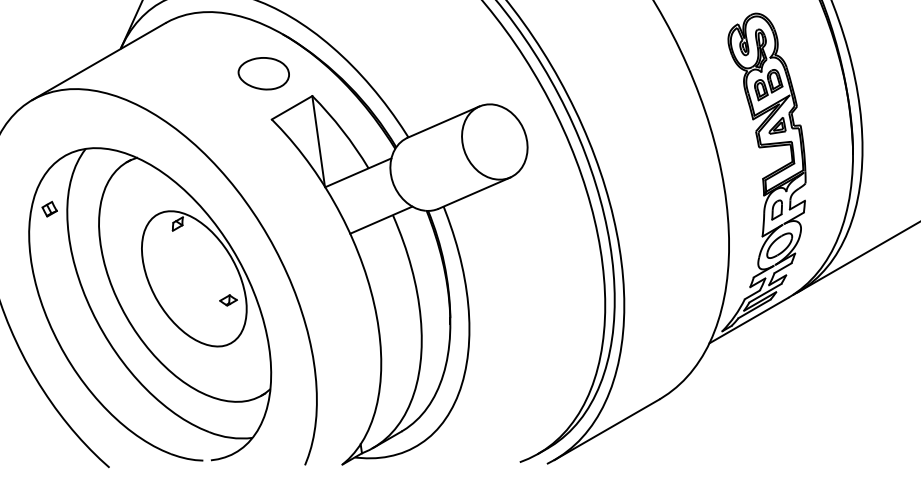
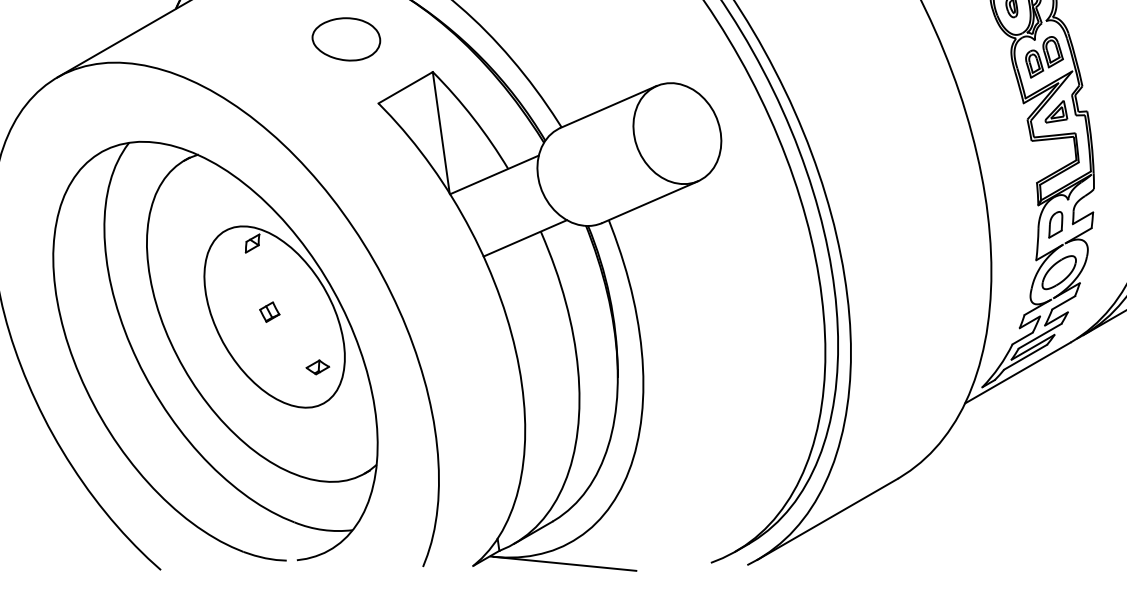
part: (263, 73) -> (345, 39), moved
part: (49, 208) -> (269, 311), moved
part: (228, 300) -> (317, 367), moved
line: (410, 462) -> (564, 563), added

